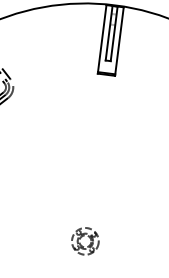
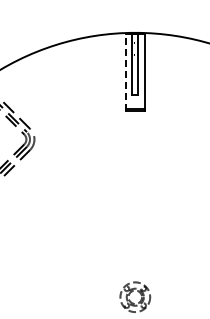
line: (102, 38) -> (125, 71), solid -> dashed

